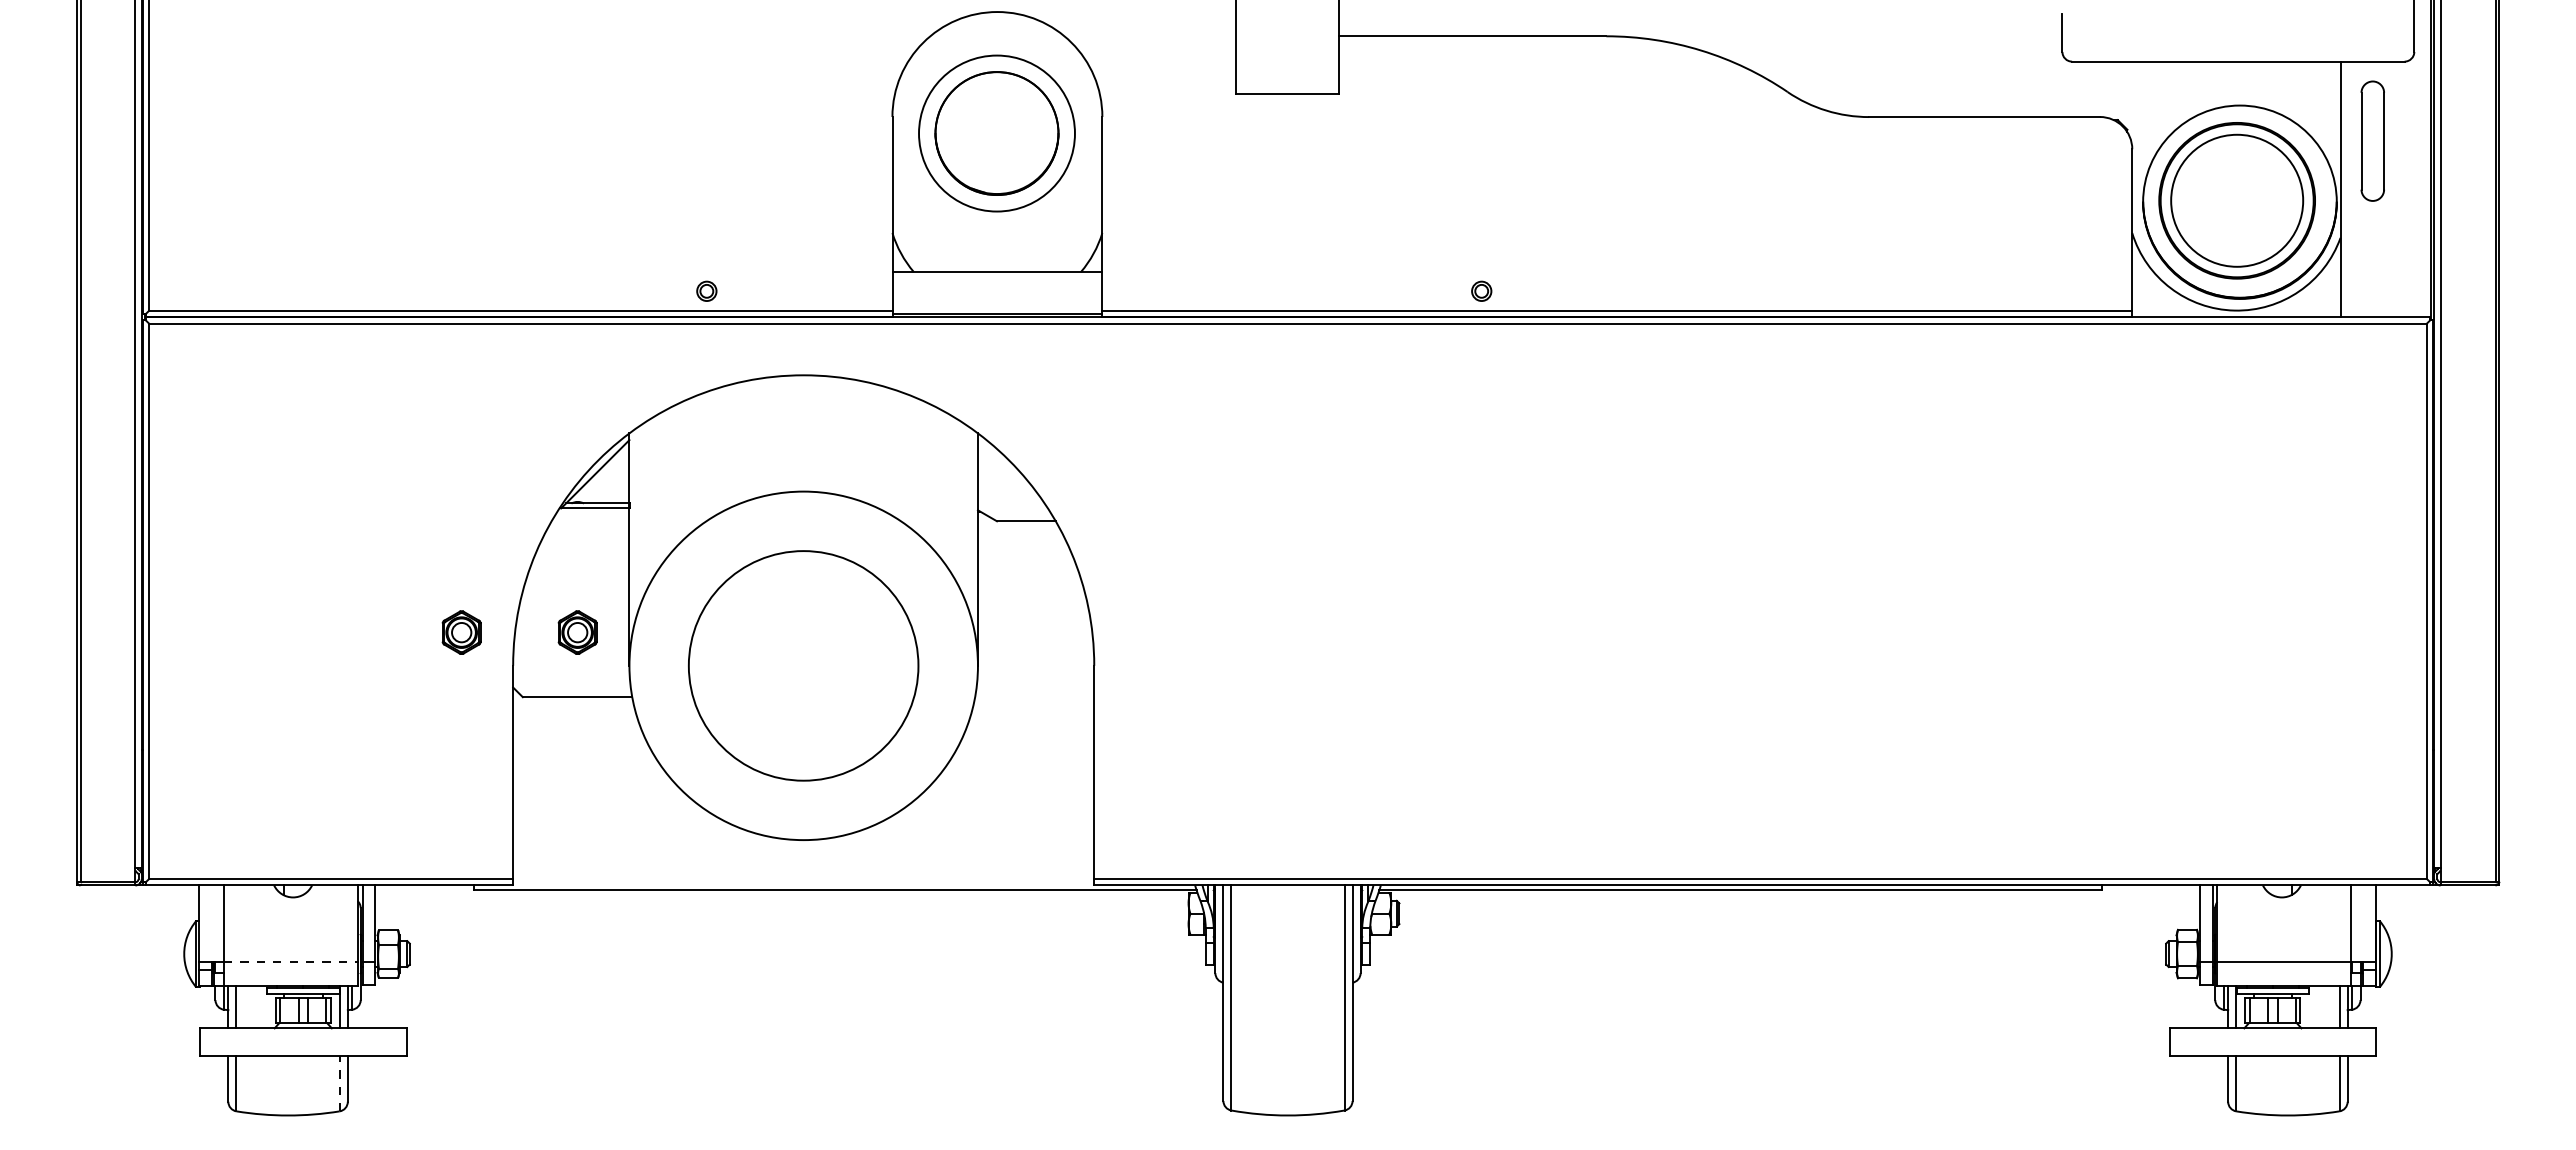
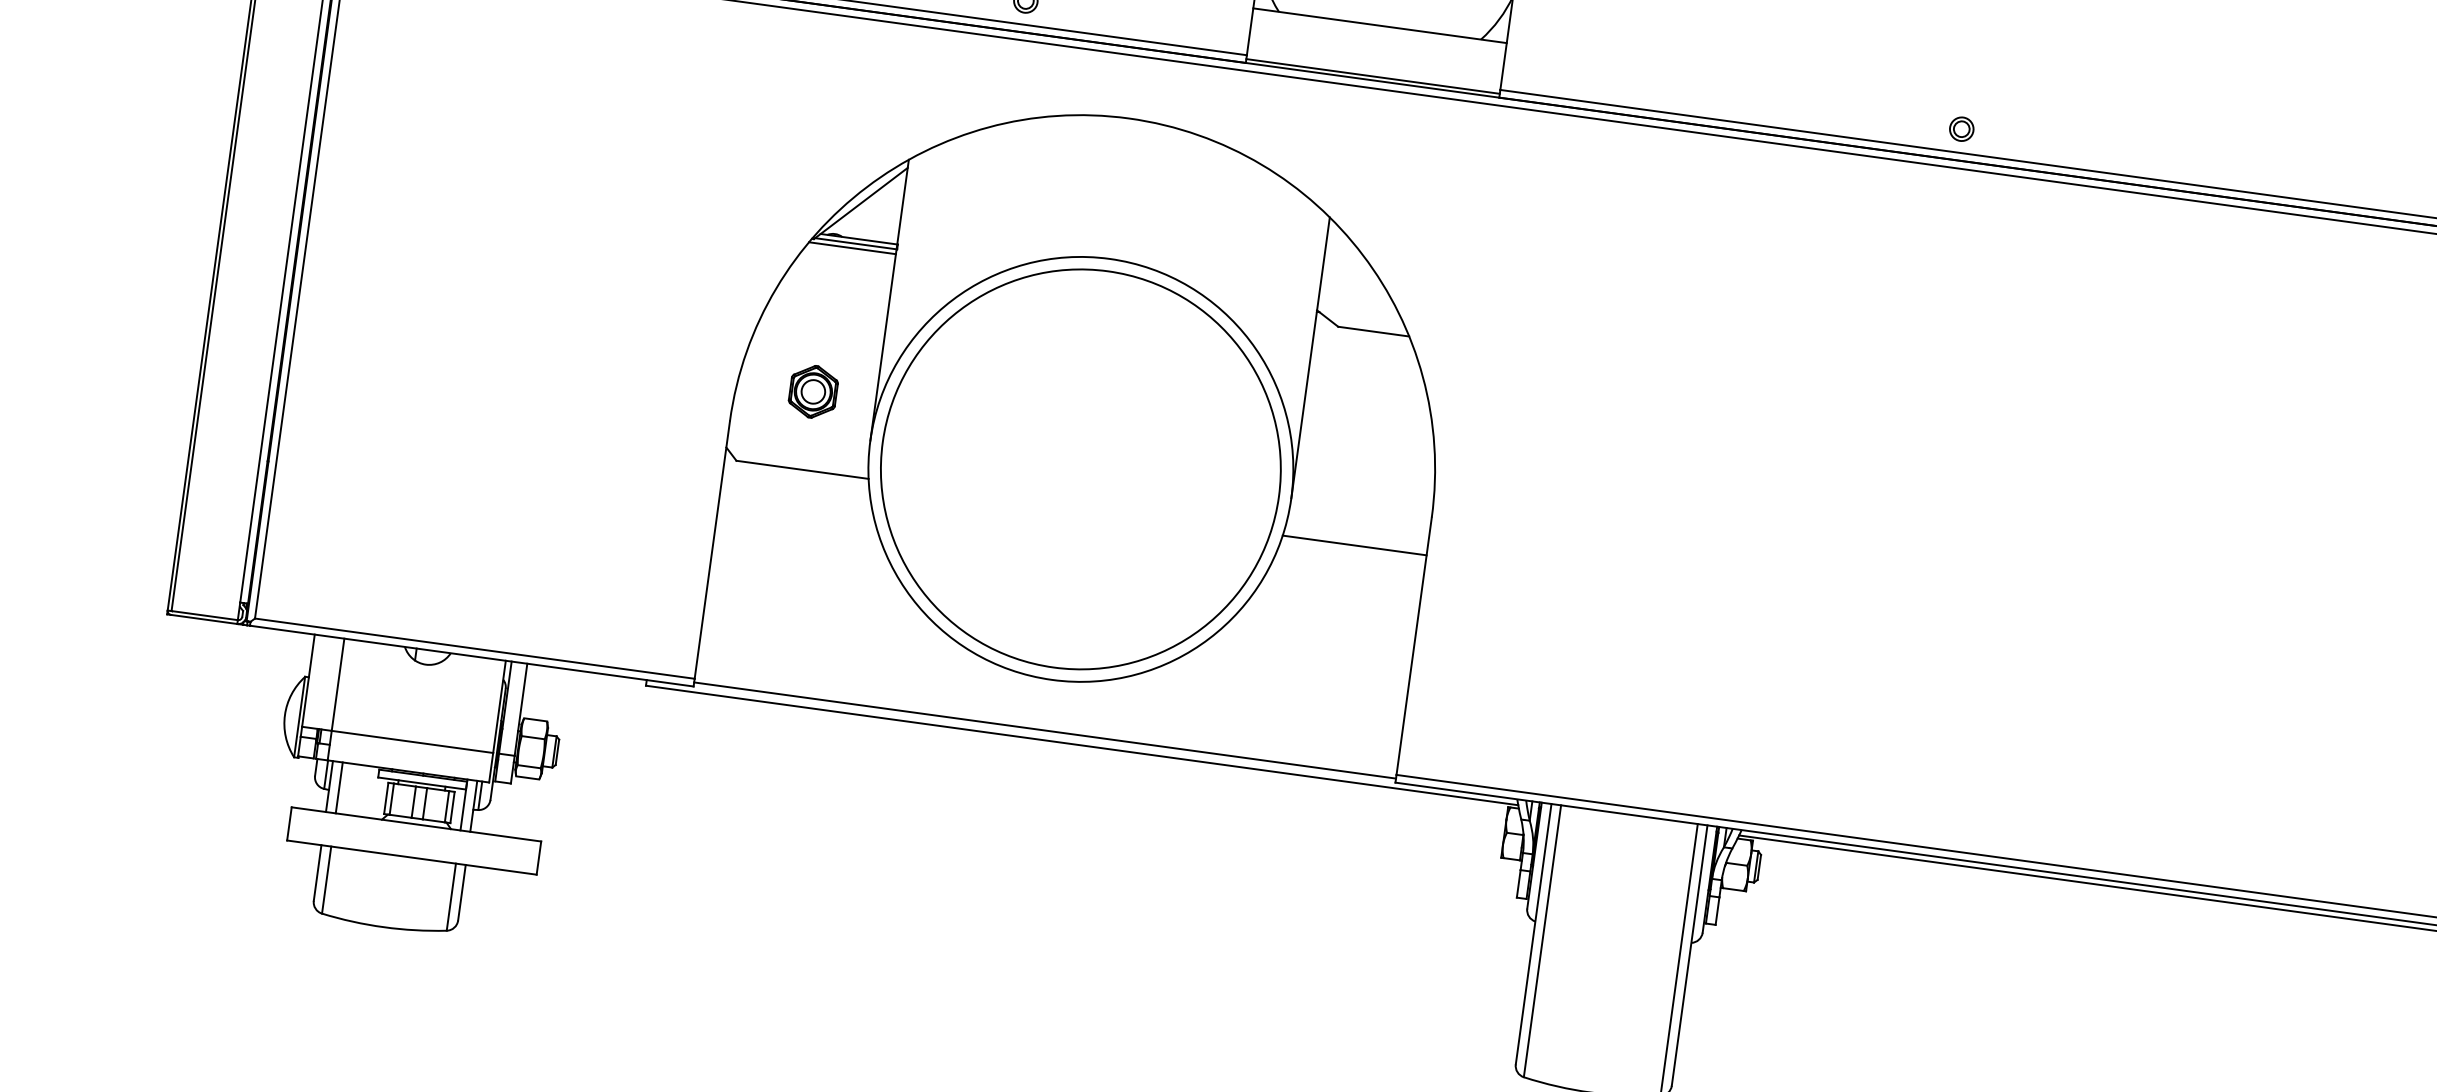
line: (593, 511) -> (852, 248), added
part: (461, 632) -> (673, 372), removed
circle: (803, 665) -> (1080, 468), size x1.43
line: (1034, 697) -> (1354, 545), added
line: (803, 882) -> (1044, 731), added
line: (290, 961) -> (412, 741), dashed -> solid
line: (339, 1083) -> (451, 897), dashed -> solid

